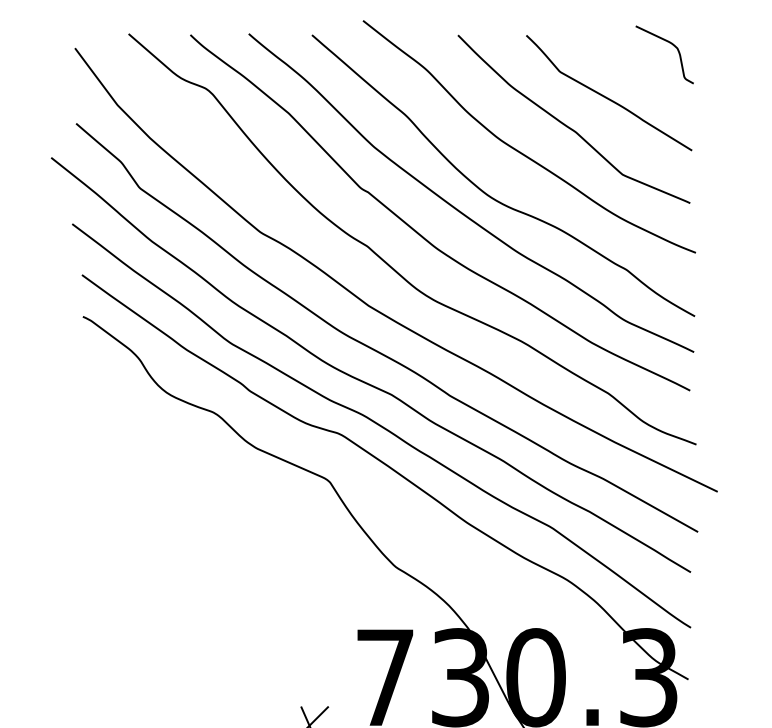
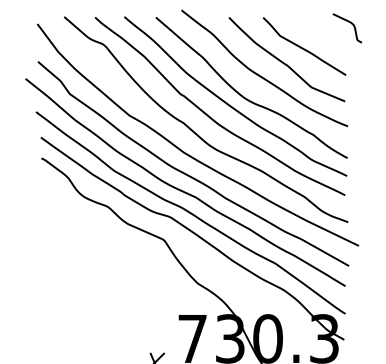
curve: (672, 47) -> (351, 24), moved

